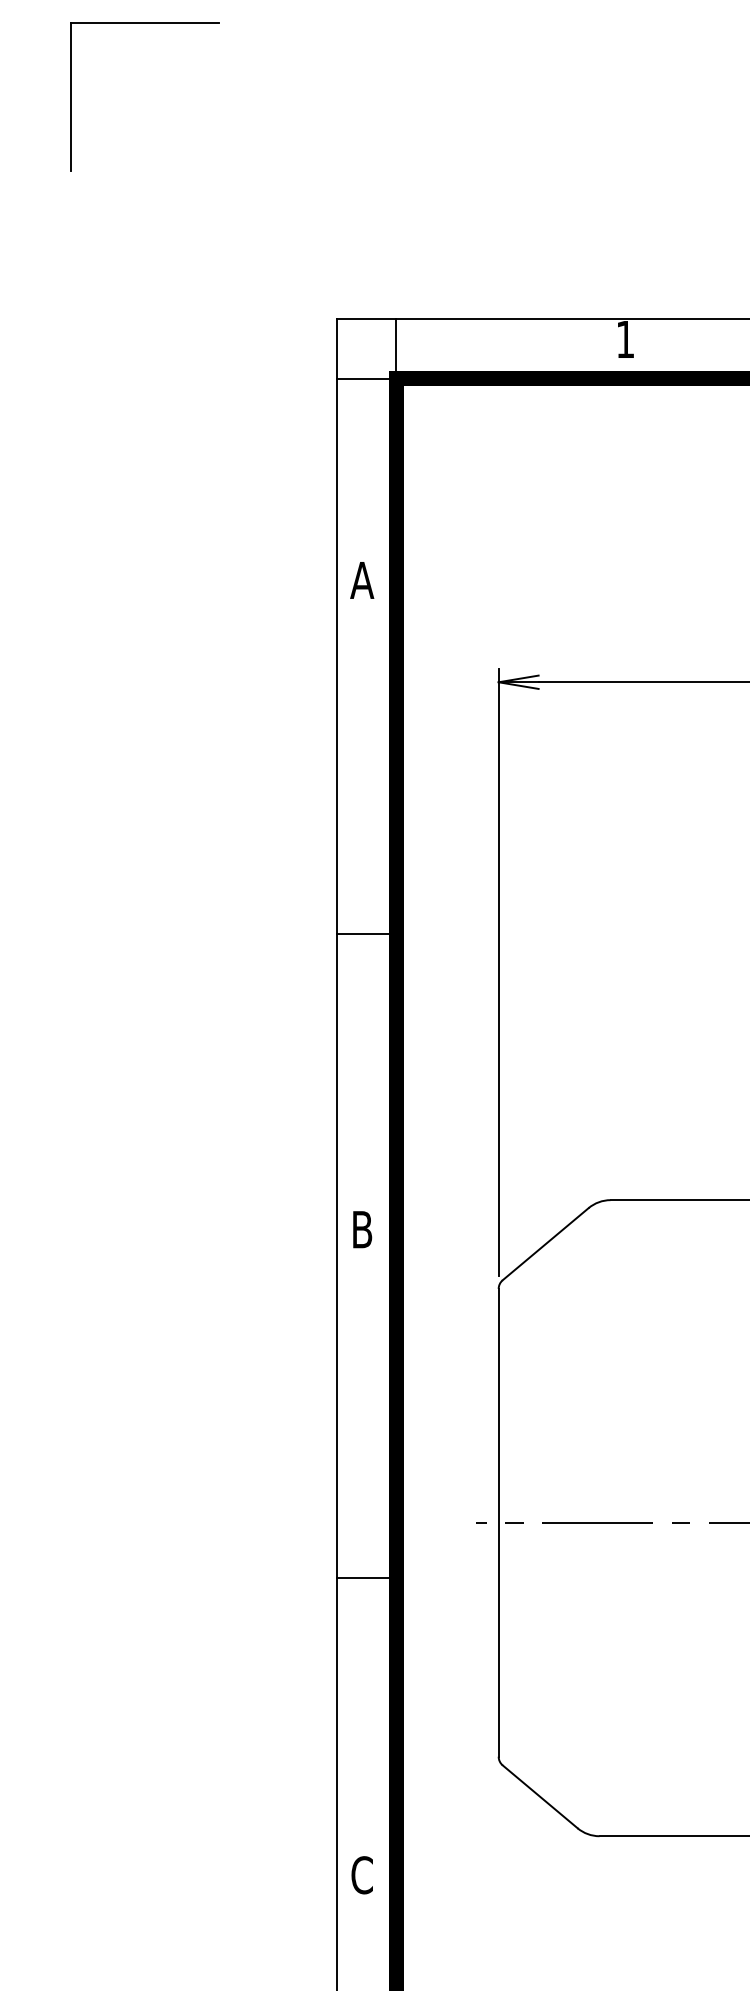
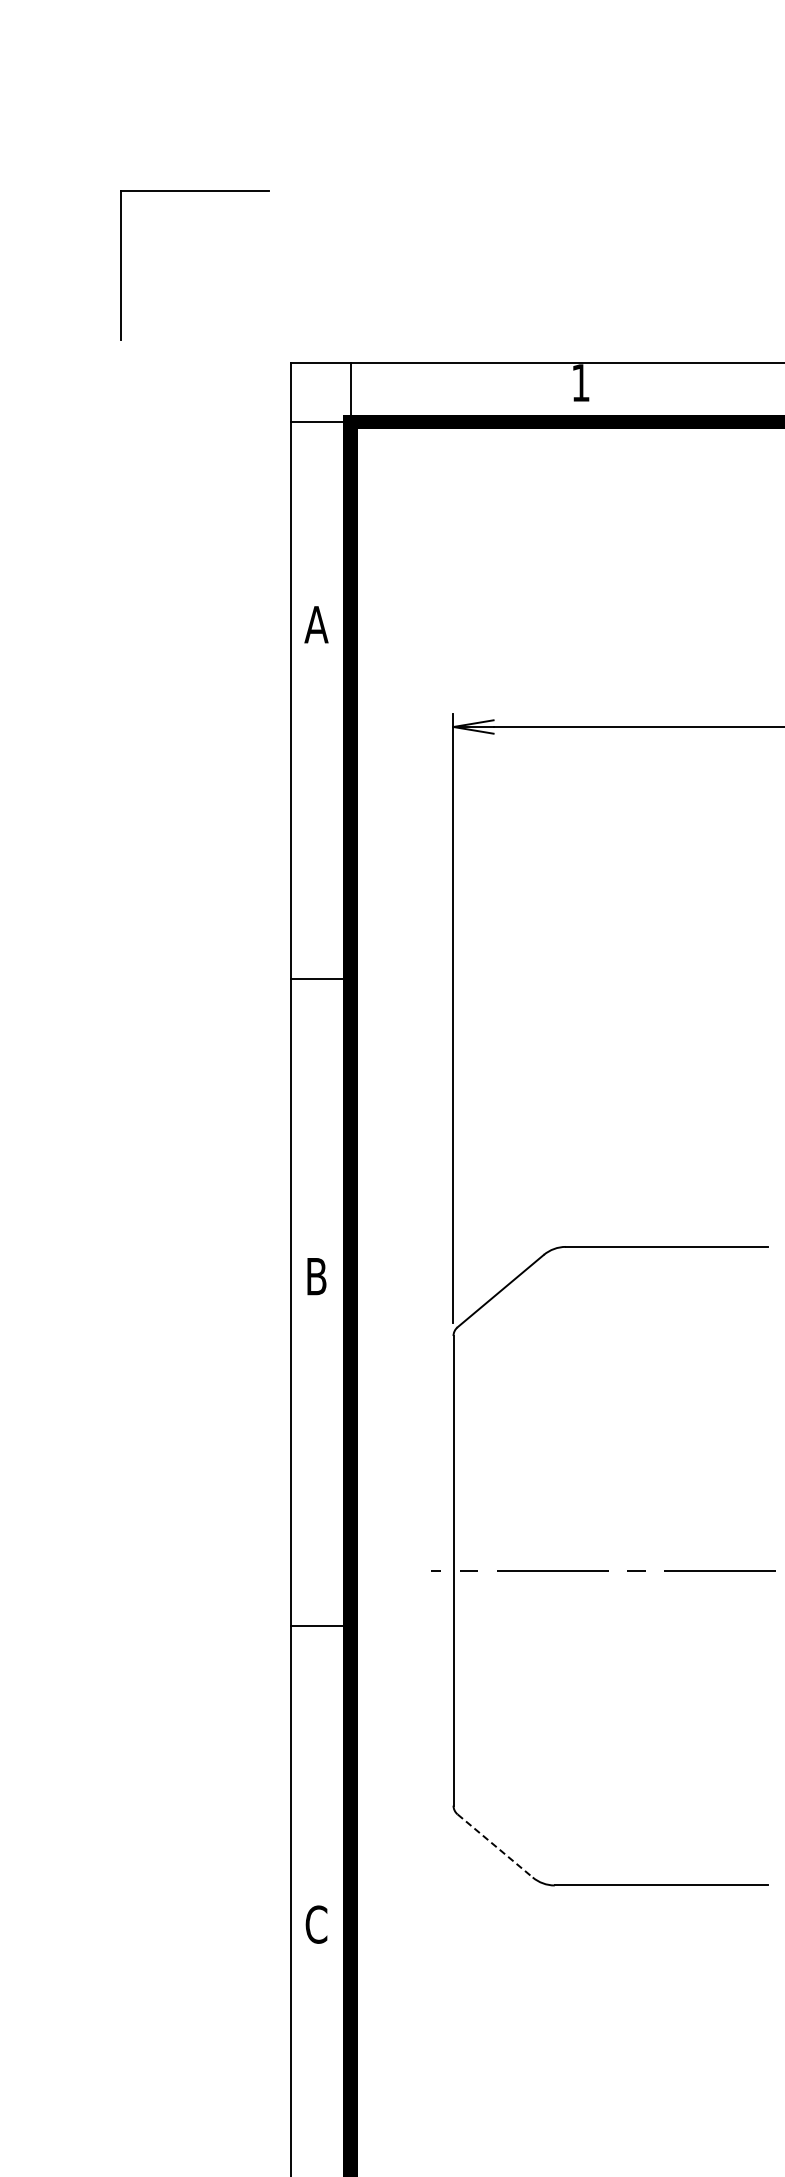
part: (71, 97) -> (121, 265), moved
line: (540, 1797) -> (495, 1846), solid -> dashed

